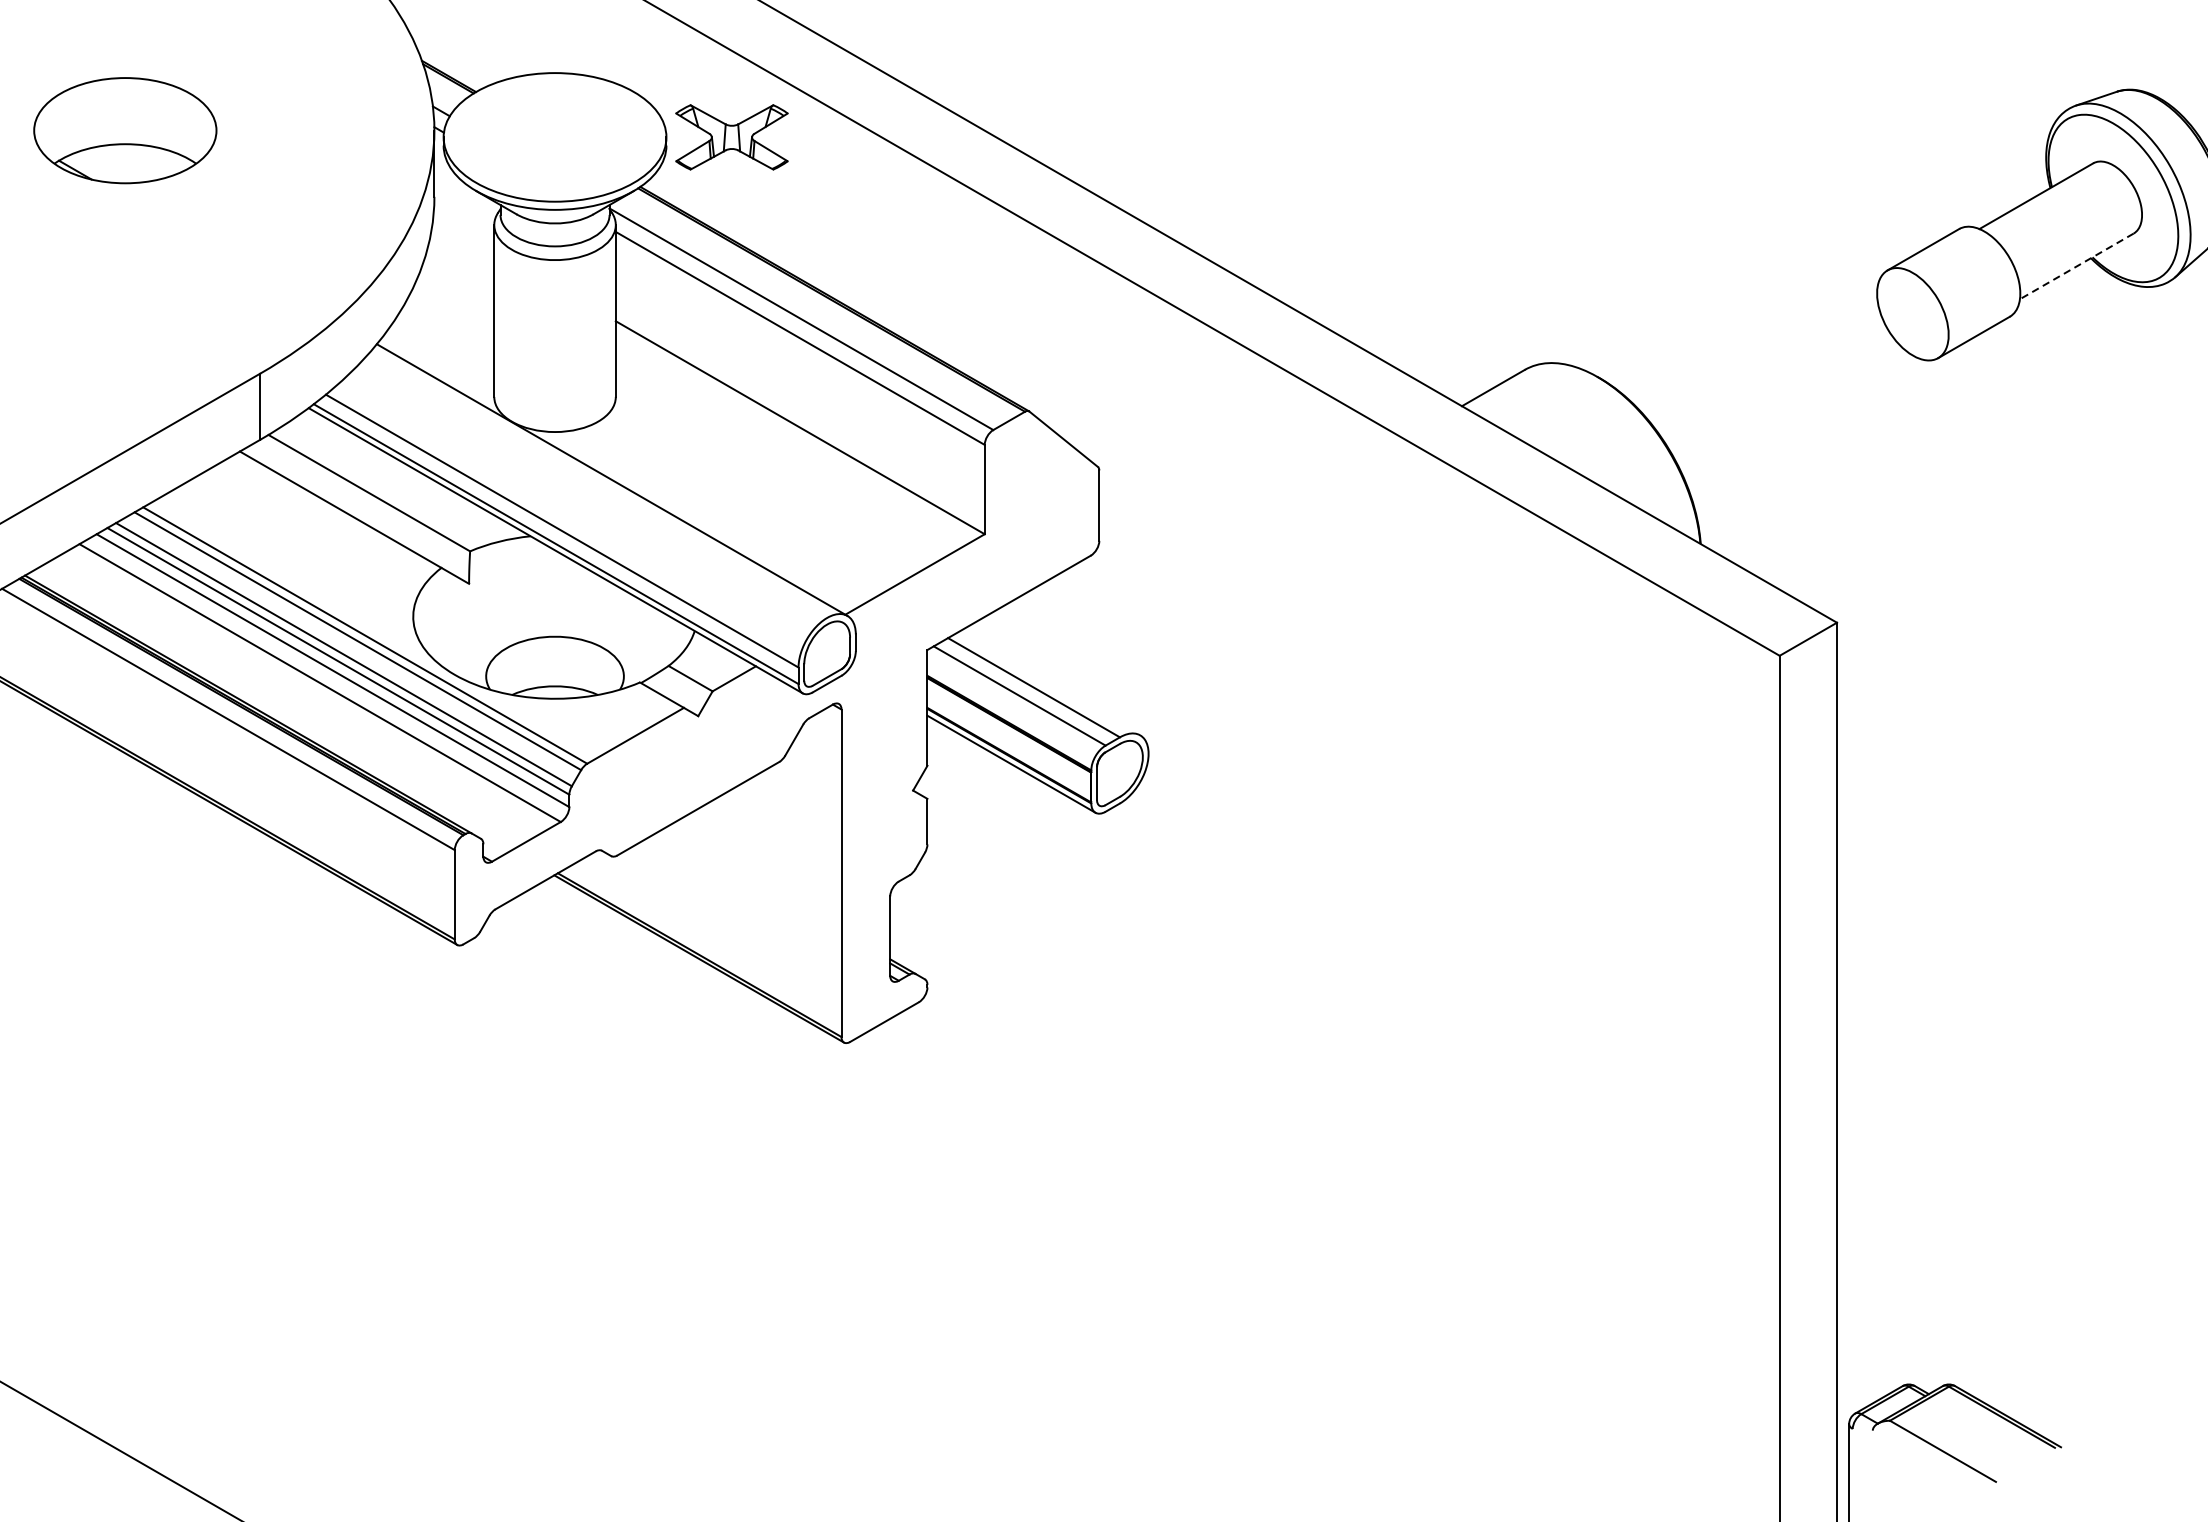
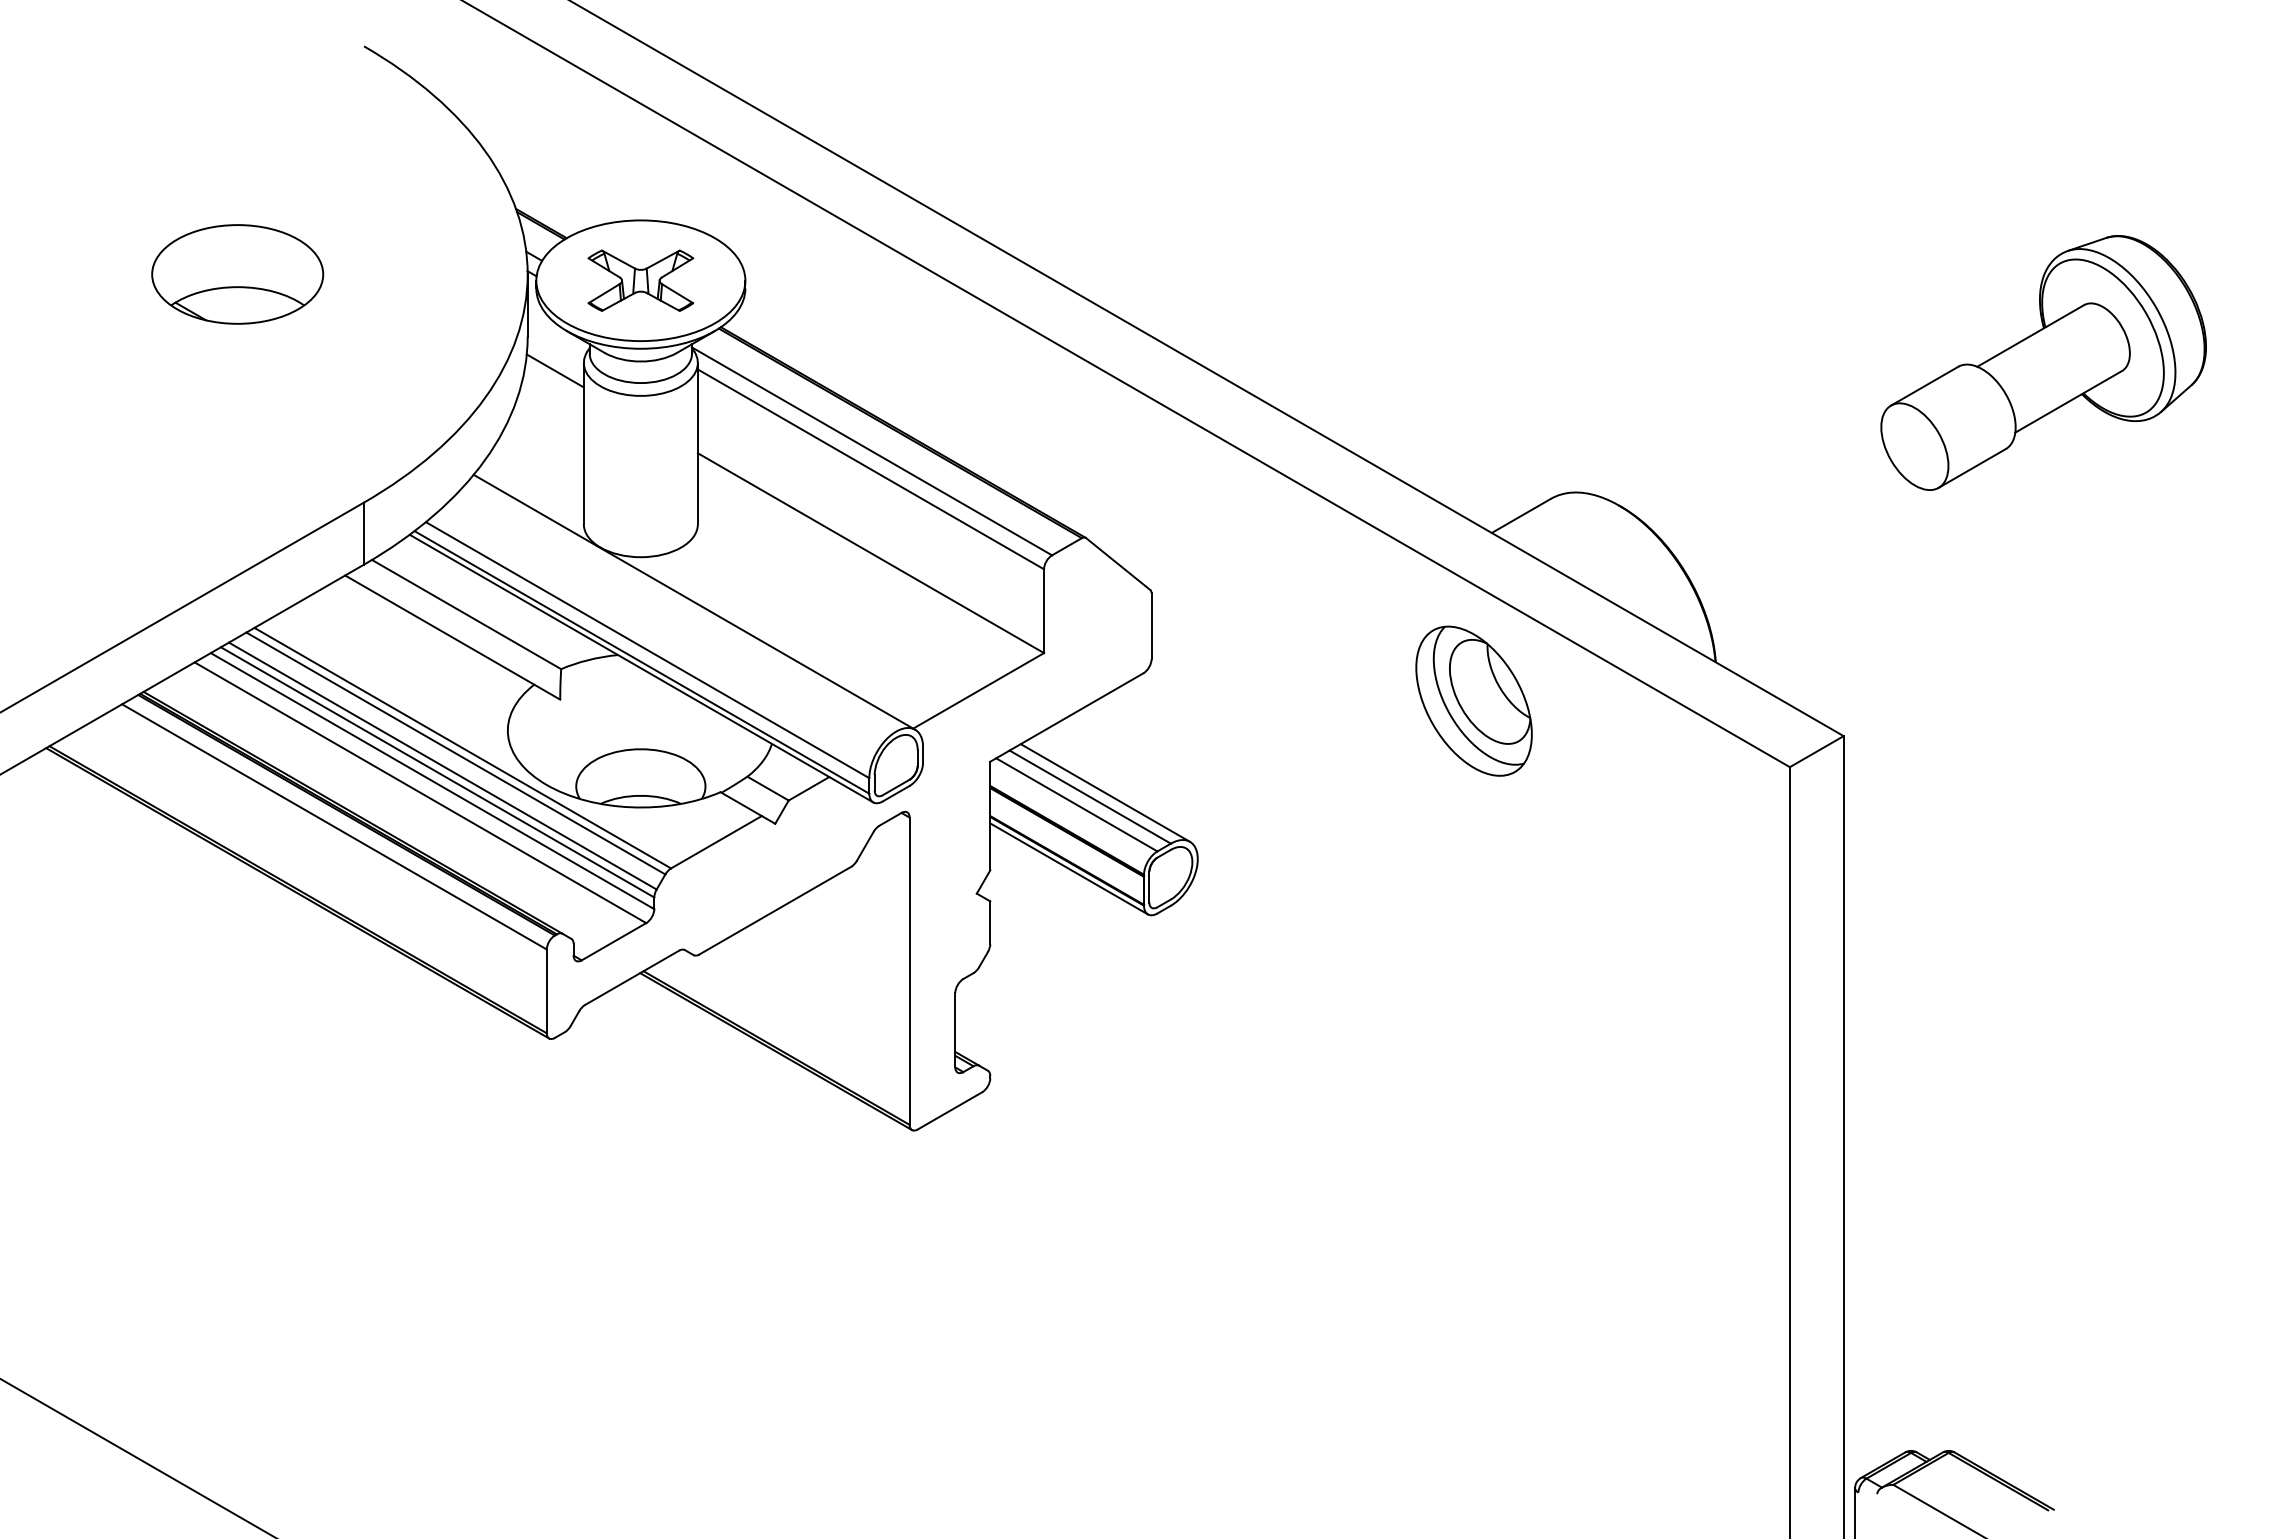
part: (731, 137) -> (640, 280), moved
line: (462, 233) -> (554, 370), added
line: (2076, 266) -> (2068, 401), dashed -> solid
part: (1442, 584) -> (1473, 700), added
line: (1049, 682) -> (1104, 792), added

